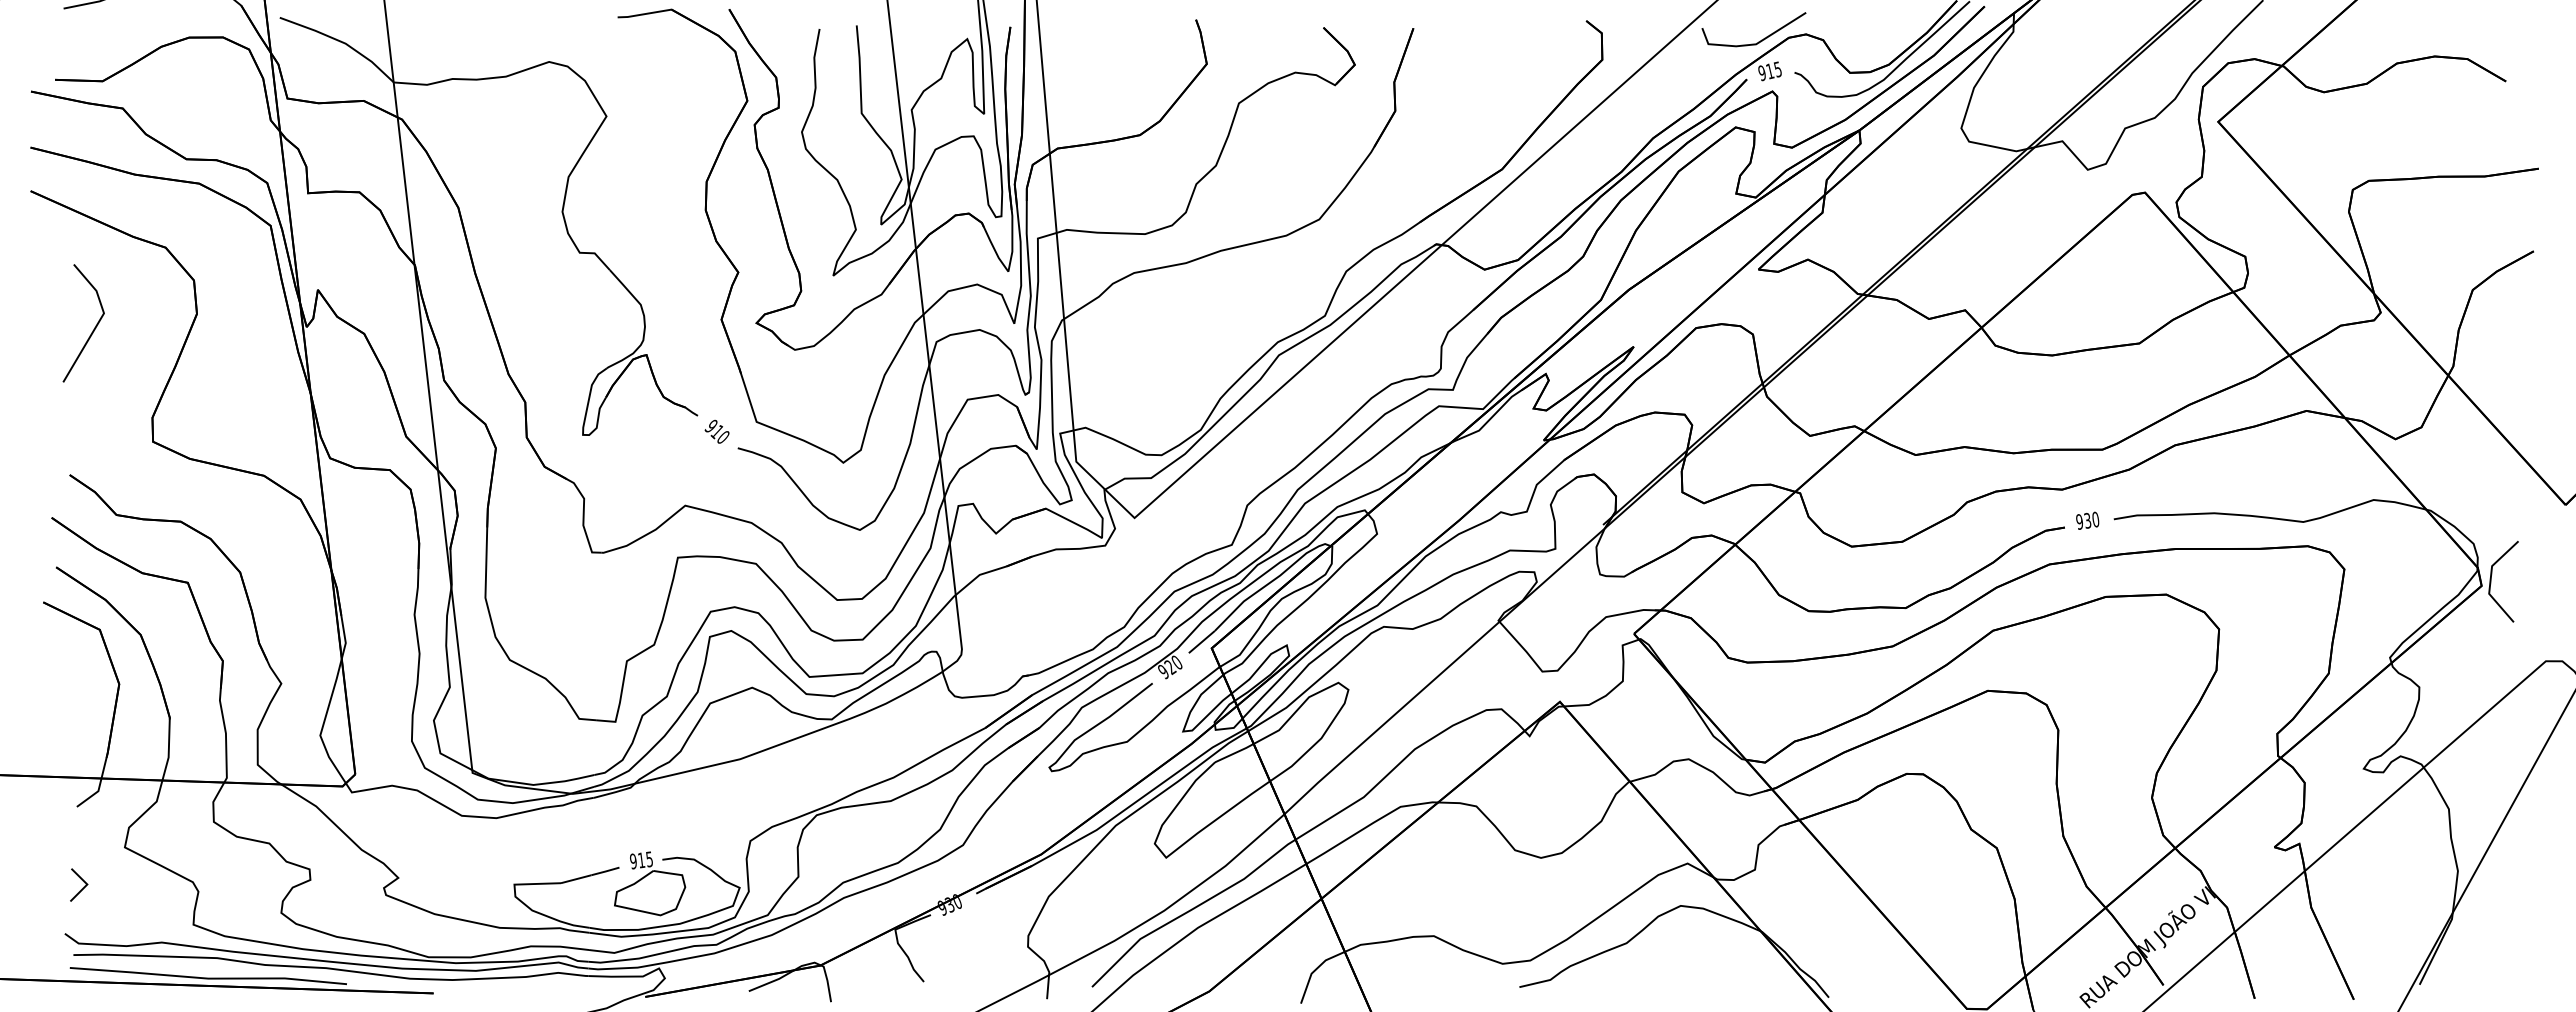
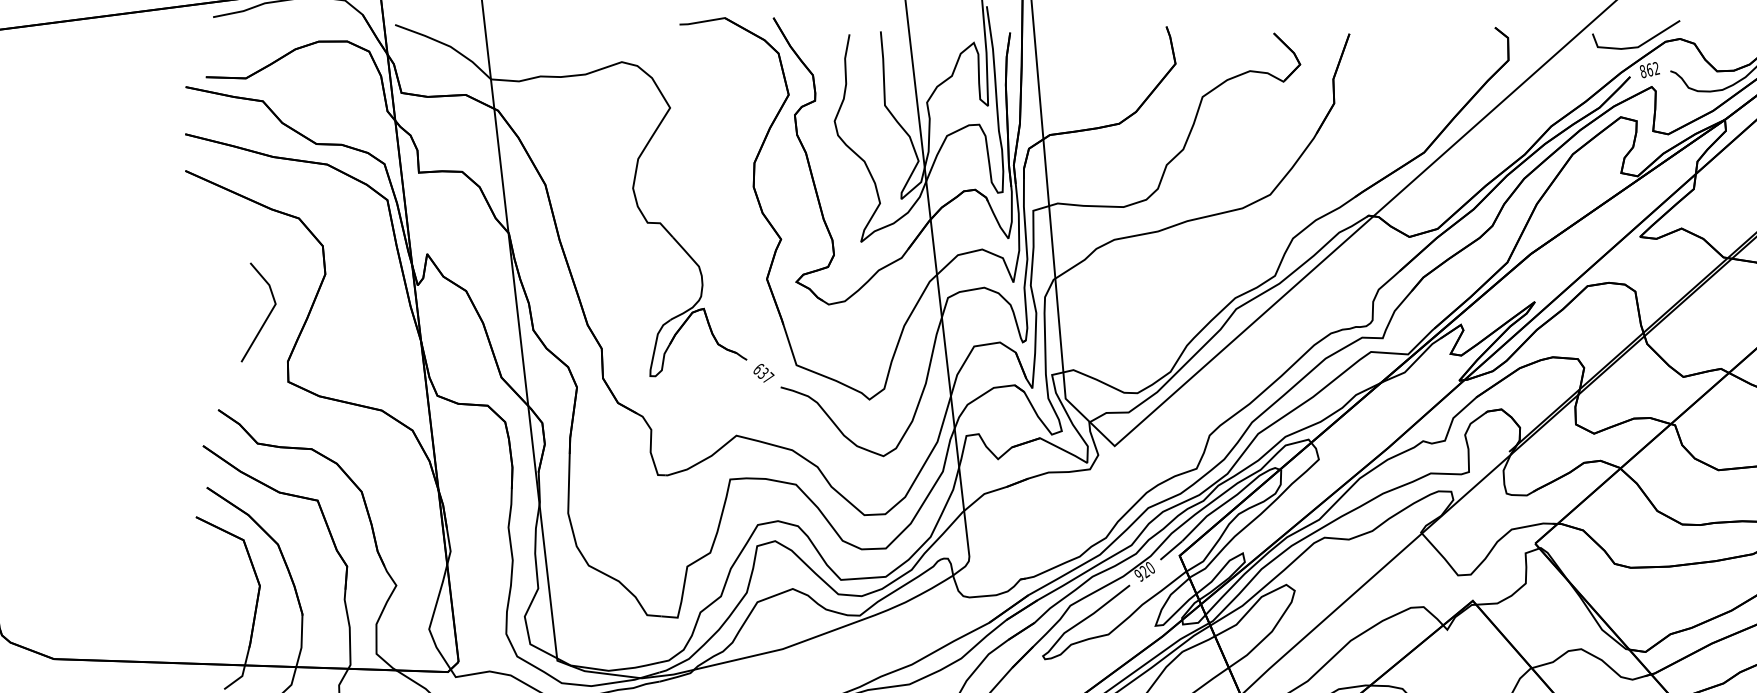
text: (1770, 71) -> (1650, 70), 915 -> 862
line: (92, 330) -> (266, 318), moved
text: (717, 431) -> (763, 373), 910 -> 637

